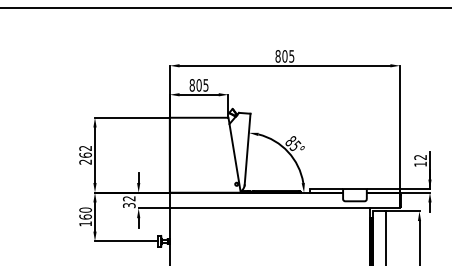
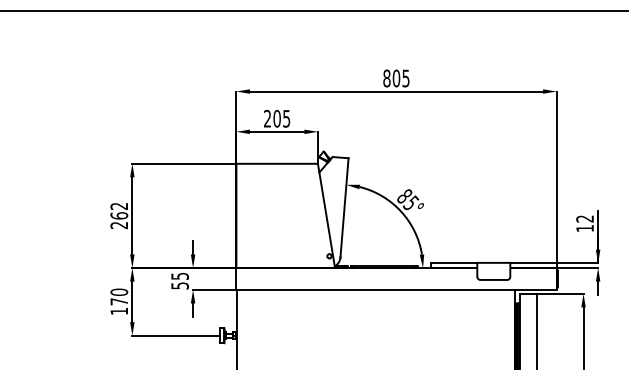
text: (192, 85) -> (267, 118), 805 -> 205
text: (128, 202) -> (179, 281), 32 -> 55
text: (85, 216) -> (119, 301), 160 -> 170

